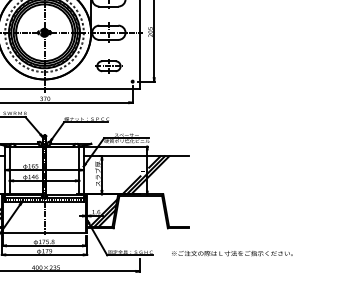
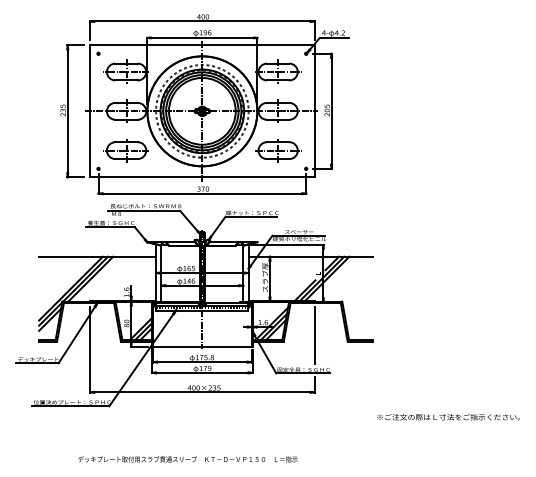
part: (109, 66) -> (278, 150), size x1.43
line: (139, 223) -> (314, 335), added
text: (232, 253) -> (448, 417), moved

